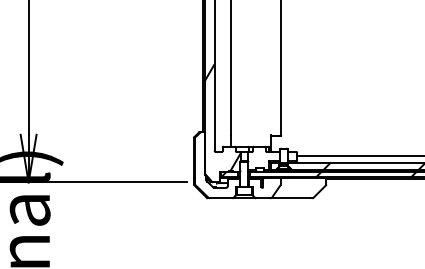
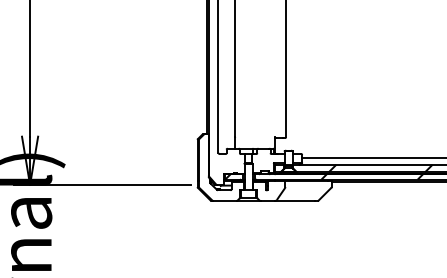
hatch: (222, 117) -> (226, 119), removed

